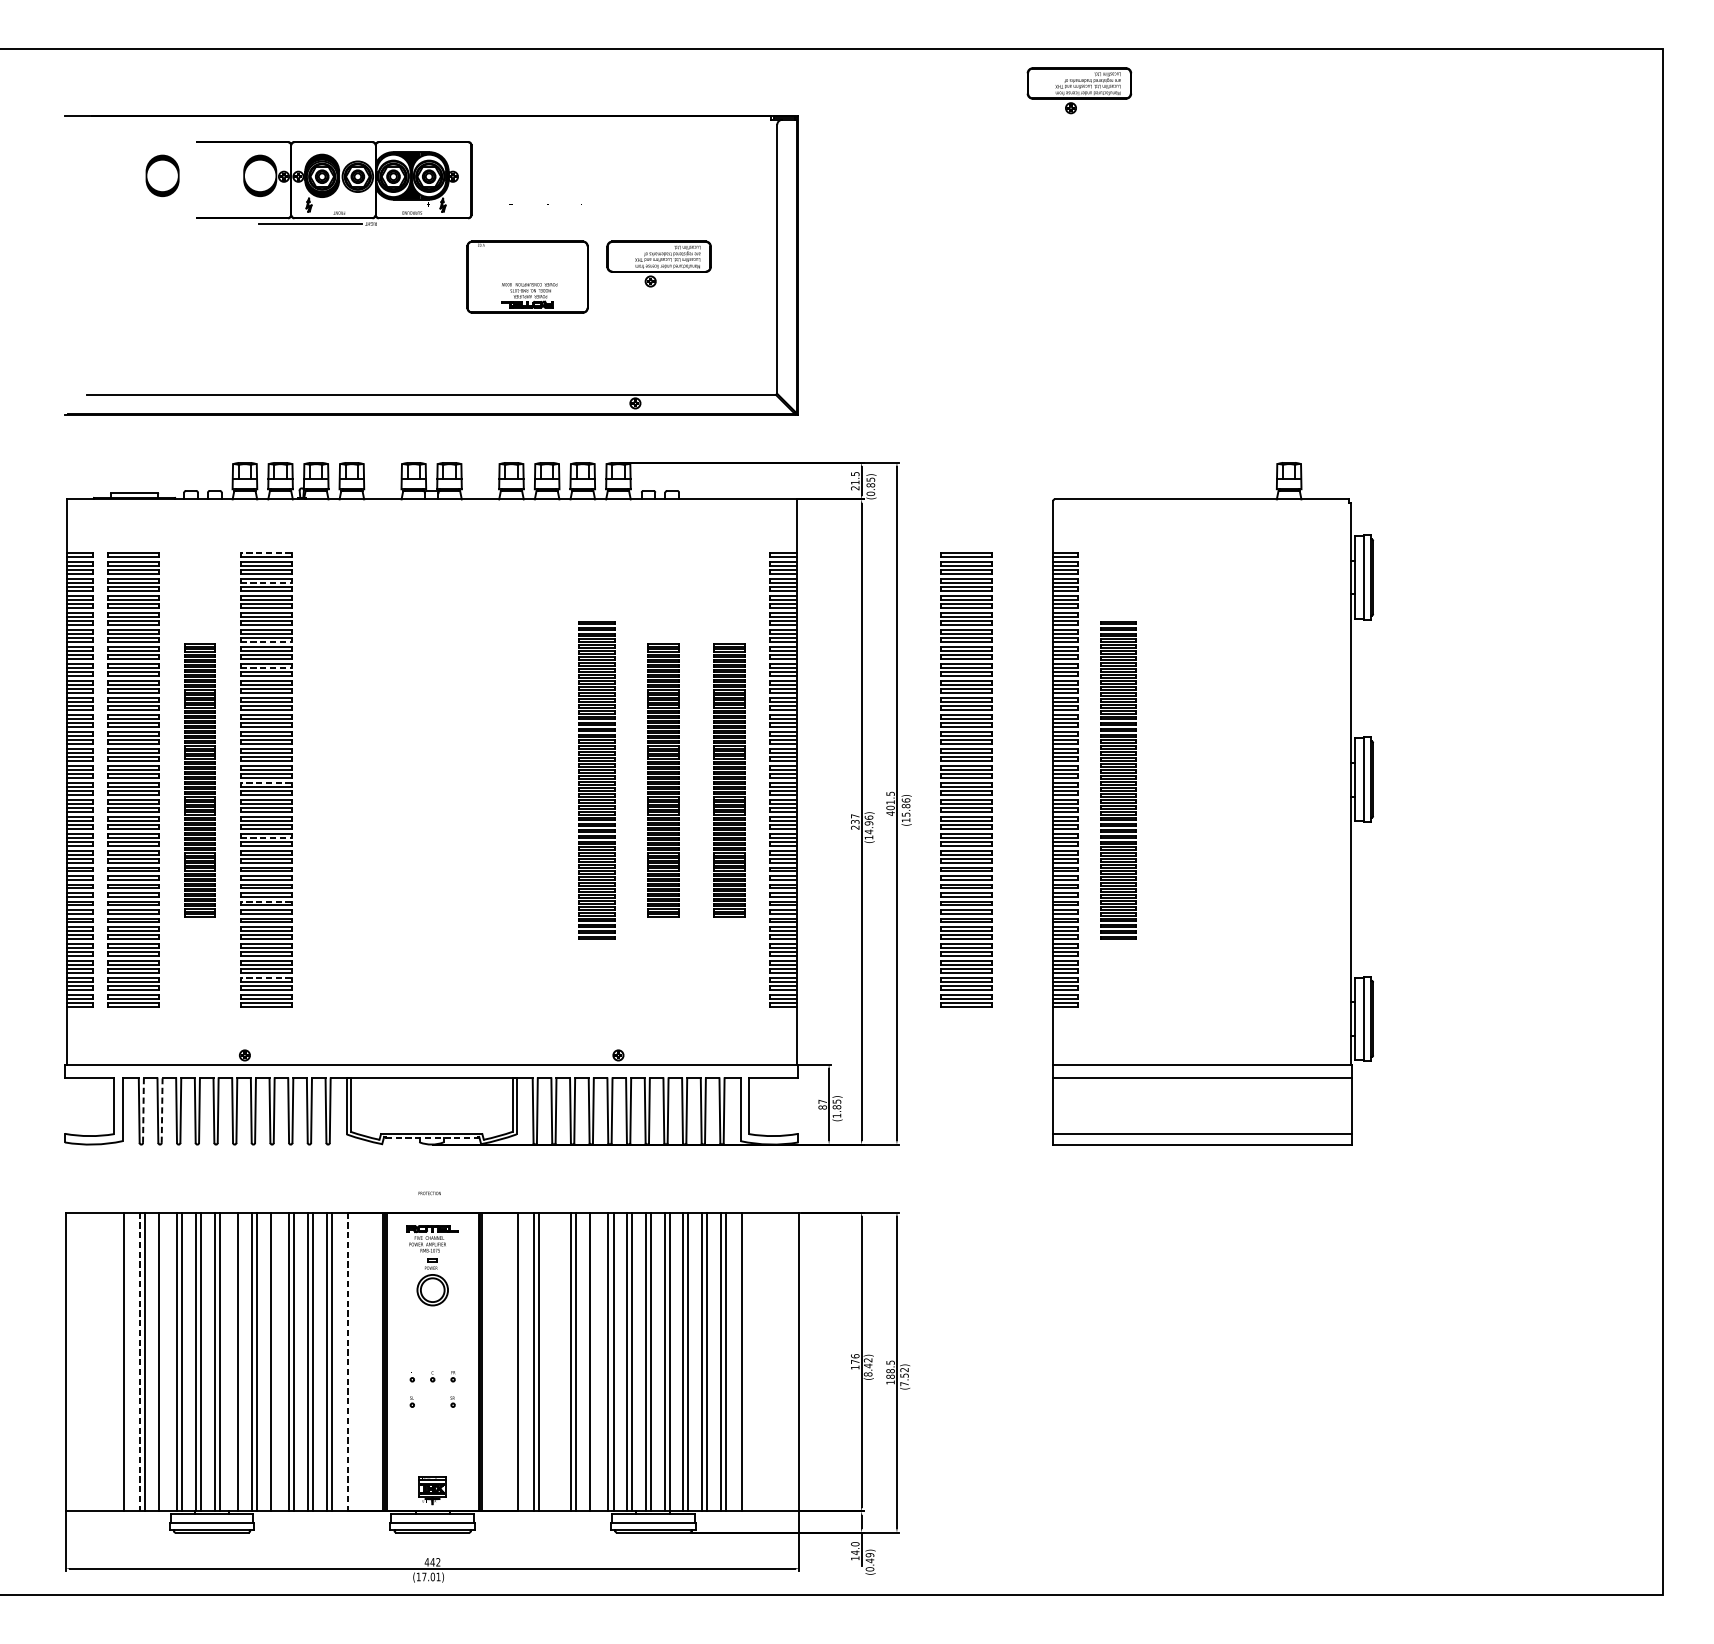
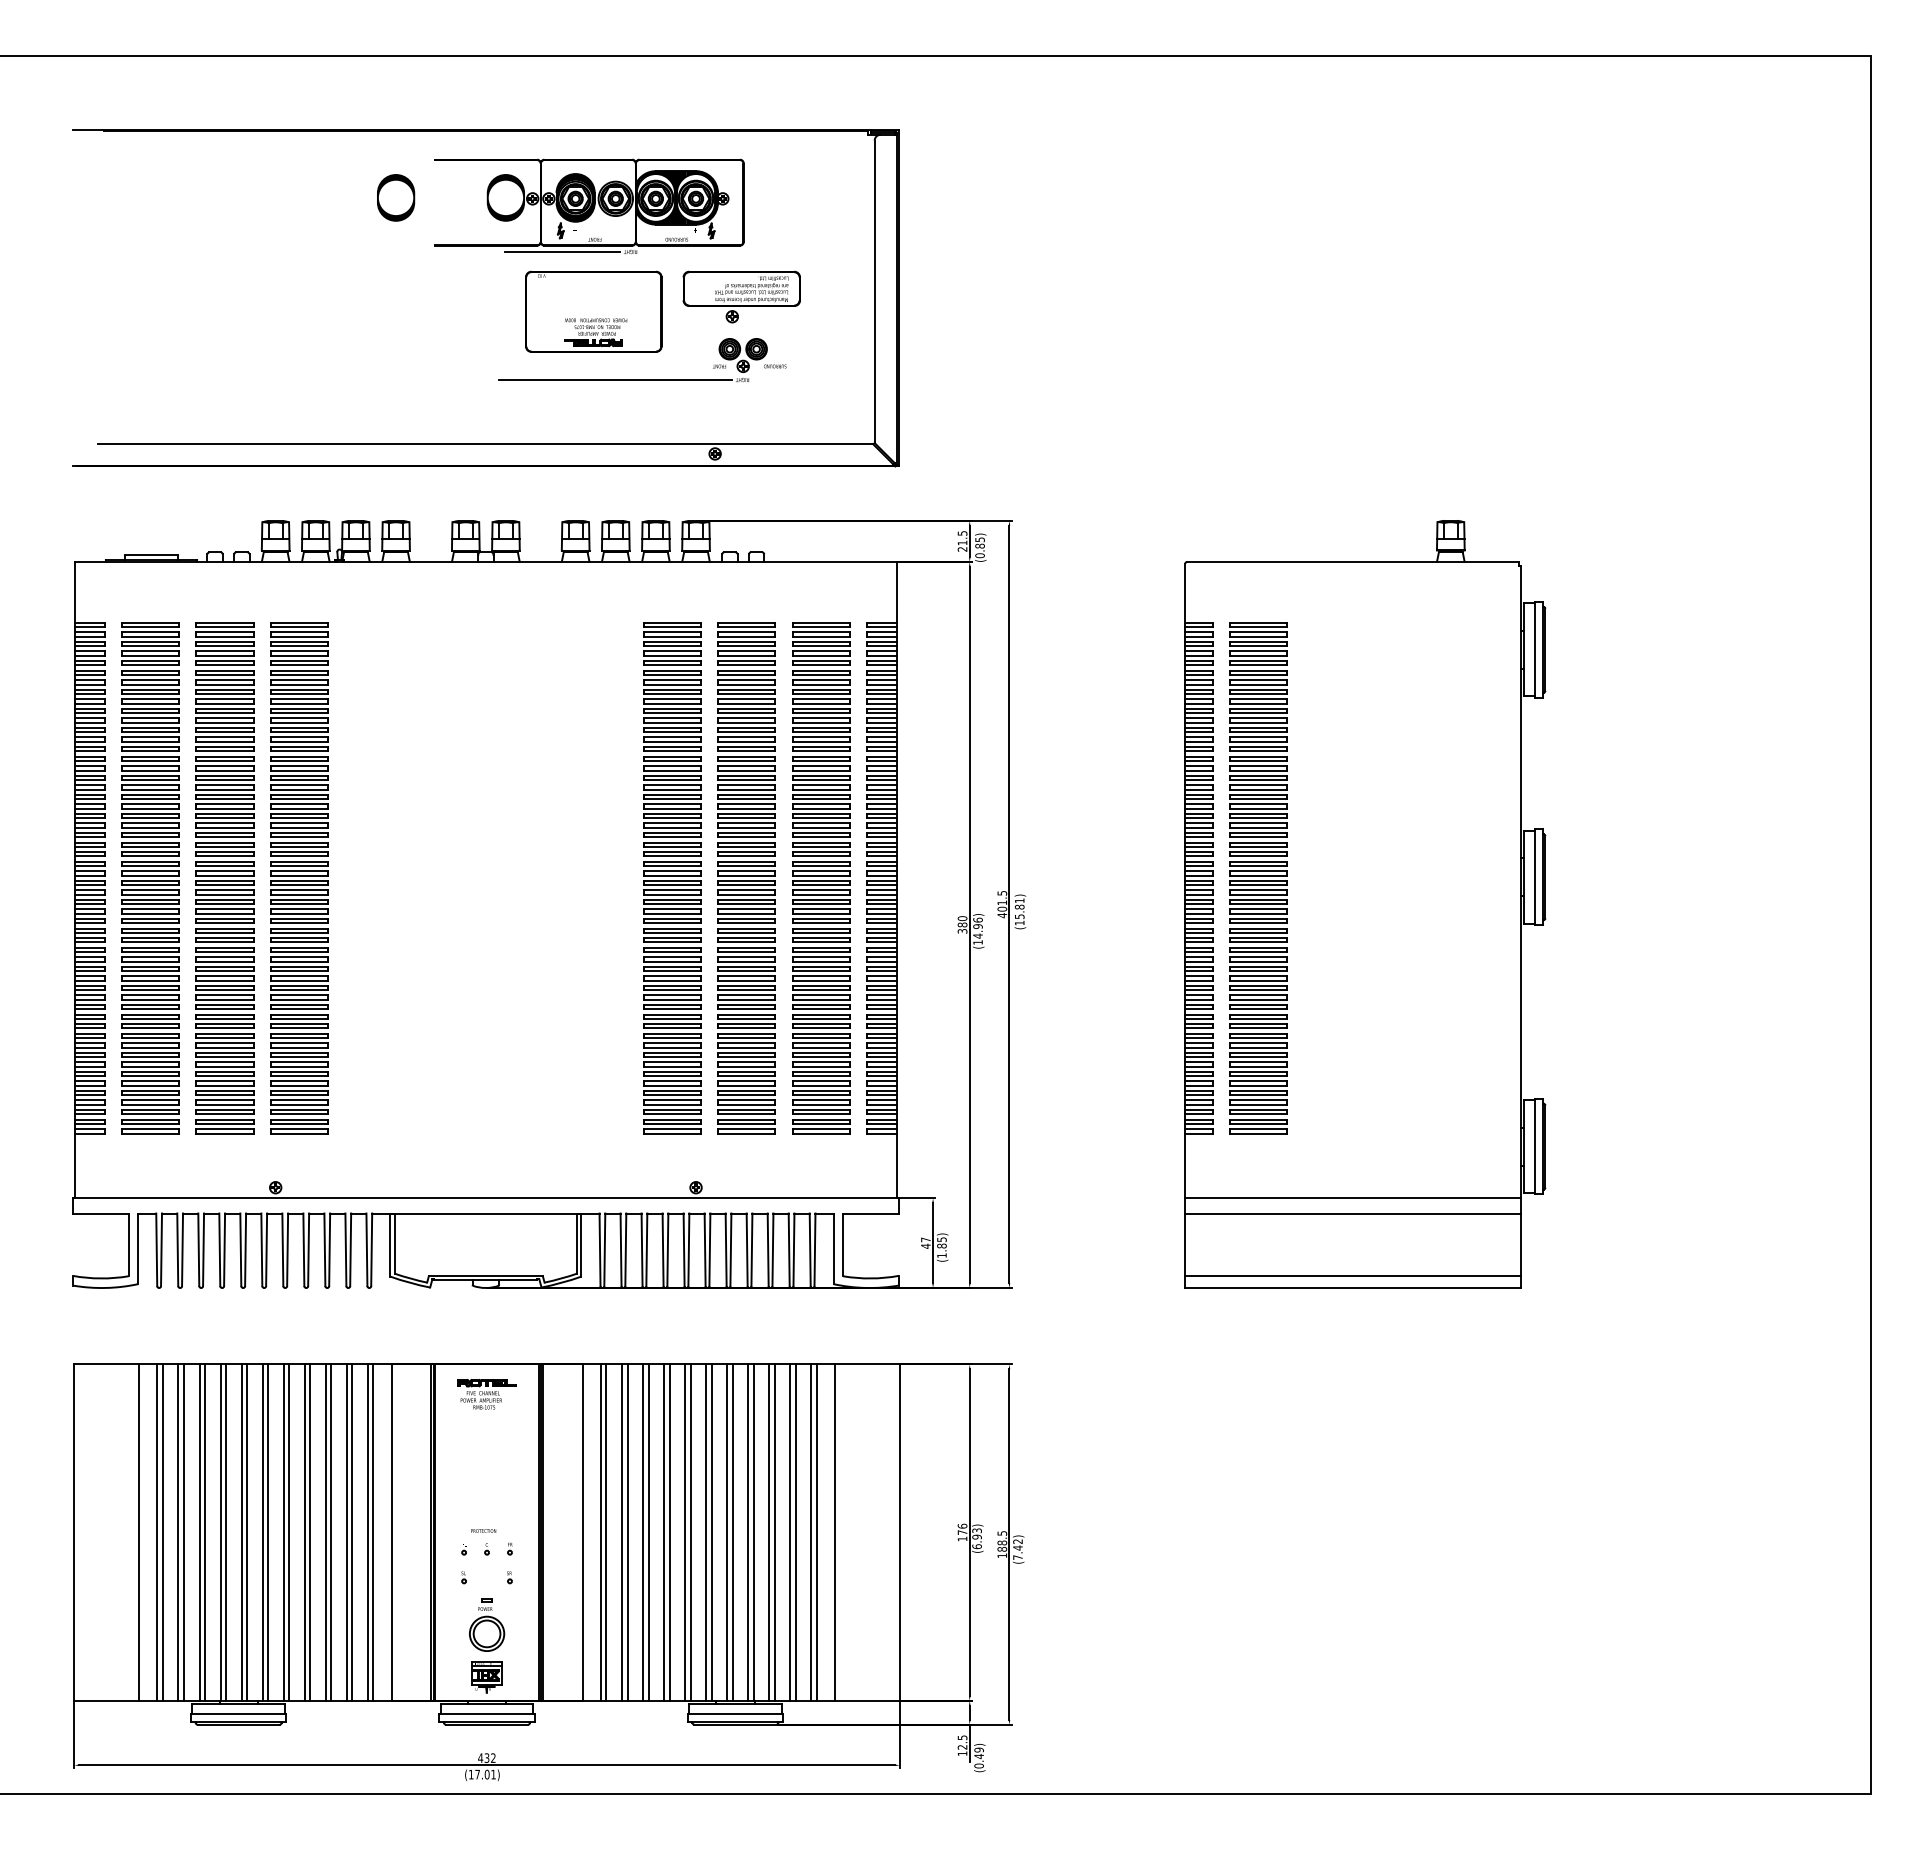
part: (1079, 90) -> (1214, 101), removed
part: (308, 183) -> (560, 206), moved
part: (570, 337) -> (642, 379), added
line: (266, 553) -> (299, 622), dashed -> solid
line: (266, 582) -> (299, 655), dashed -> solid
line: (266, 642) -> (299, 722), dashed -> solid
line: (266, 667) -> (299, 751), dashed -> solid
part: (199, 780) -> (224, 878), size x1.67
part: (597, 780) -> (672, 878), size x1.43
part: (663, 780) -> (746, 878), size x1.67
part: (729, 780) -> (821, 878), size x1.67
part: (966, 780) -> (1087, 878), removed
part: (1118, 780) -> (1258, 878), size x1.43
line: (266, 782) -> (299, 880), dashed -> solid
text: (905, 800) -> (1019, 900), (15.86) -> (15.81)
text: (855, 821) -> (962, 924), 237 -> 380
line: (266, 837) -> (299, 942), dashed -> solid
line: (266, 901) -> (299, 1014), dashed -> solid
line: (266, 977) -> (299, 1100), dashed -> solid
text: (822, 1107) -> (925, 1246), 87 -> 47
line: (143, 1110) -> (161, 1249), dashed -> solid
line: (162, 1110) -> (182, 1249), dashed -> solid
line: (431, 1137) -> (485, 1280), dashed -> solid
text: (429, 1192) -> (483, 1530), moved
part: (433, 1281) -> (487, 1624), moved
line: (163, 1361) -> (184, 1532), added
line: (233, 1361) -> (262, 1532), added
line: (275, 1361) -> (310, 1532), added
line: (552, 1361) -> (621, 1532), added
line: (557, 1361) -> (627, 1532), added
line: (594, 1361) -> (669, 1532), added
line: (139, 1362) -> (157, 1533), dashed -> solid
line: (347, 1362) -> (391, 1533), dashed -> solid
text: (867, 1367) -> (976, 1538), (8.42) -> (6.93)
text: (904, 1375) -> (1017, 1547), (7.52) -> (7.42)
text: (855, 1548) -> (962, 1742), 14.0 -> 12.5
text: (432, 1561) -> (486, 1757), 442 -> 432

